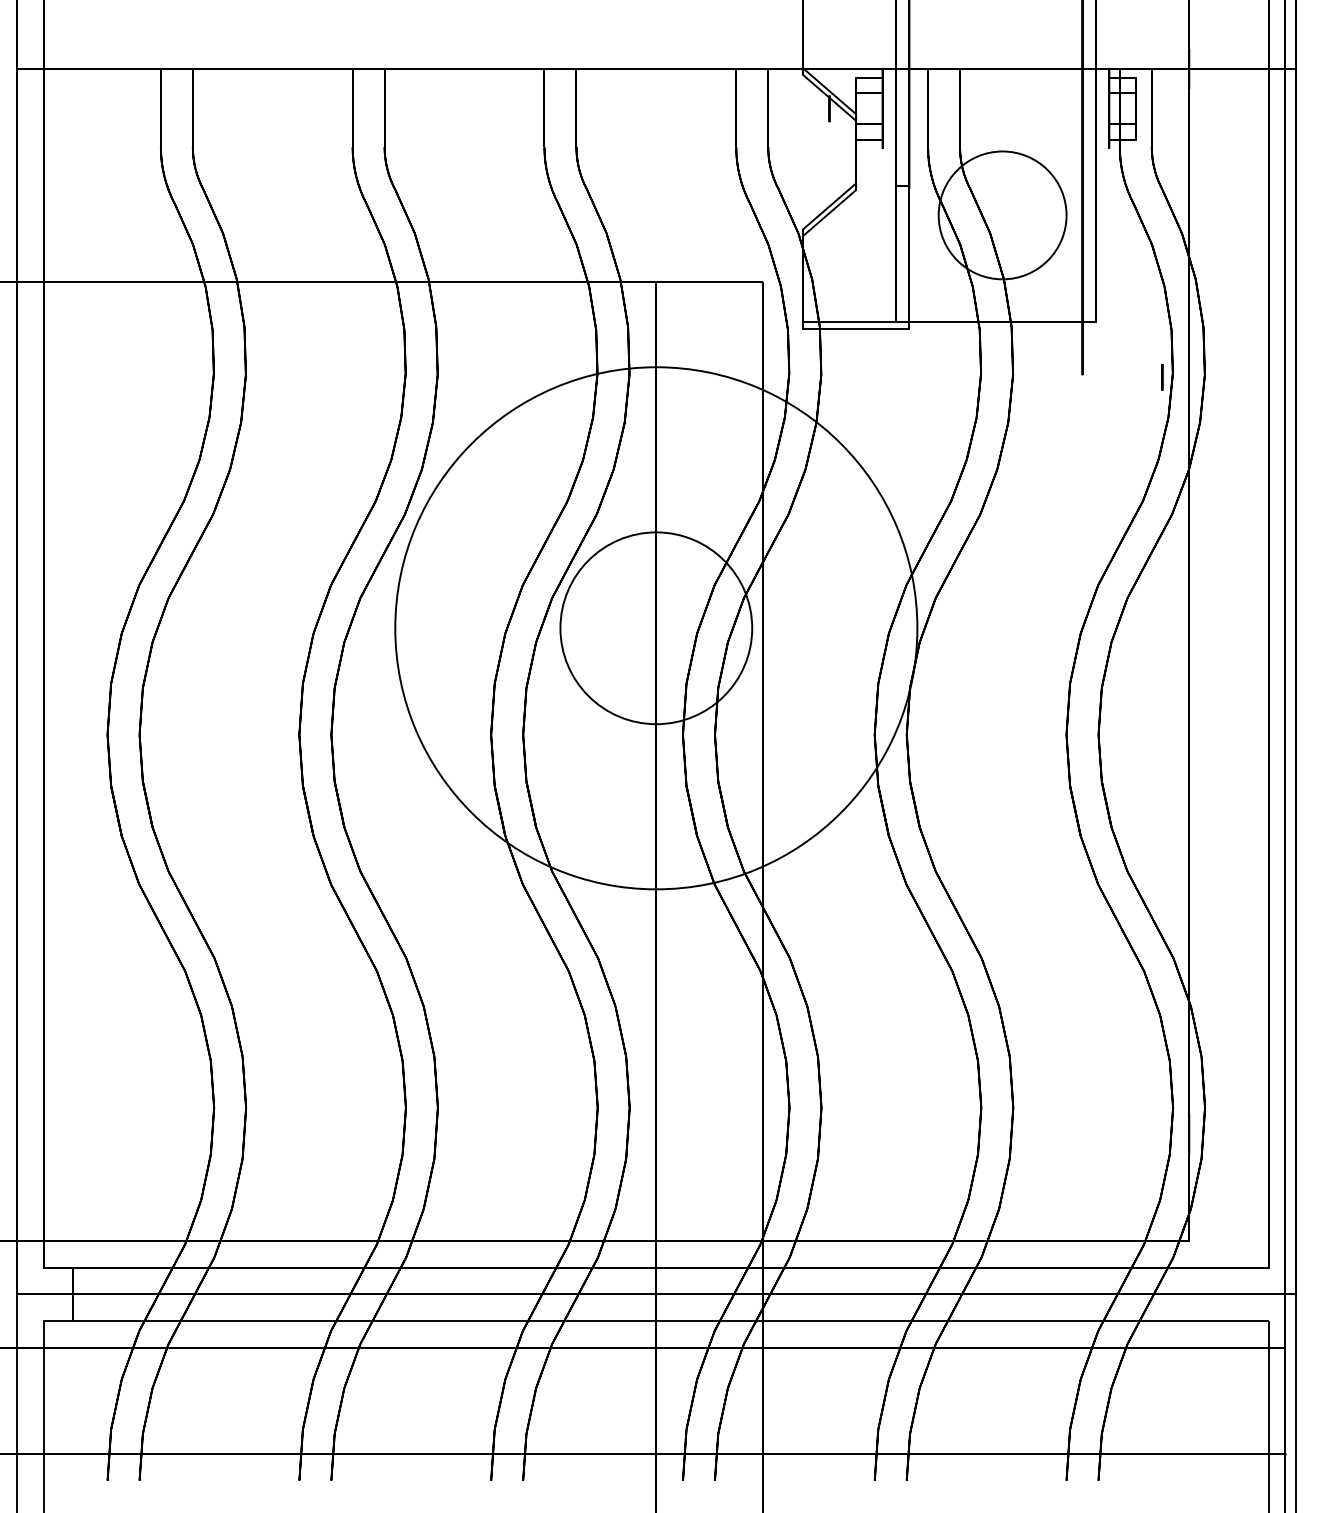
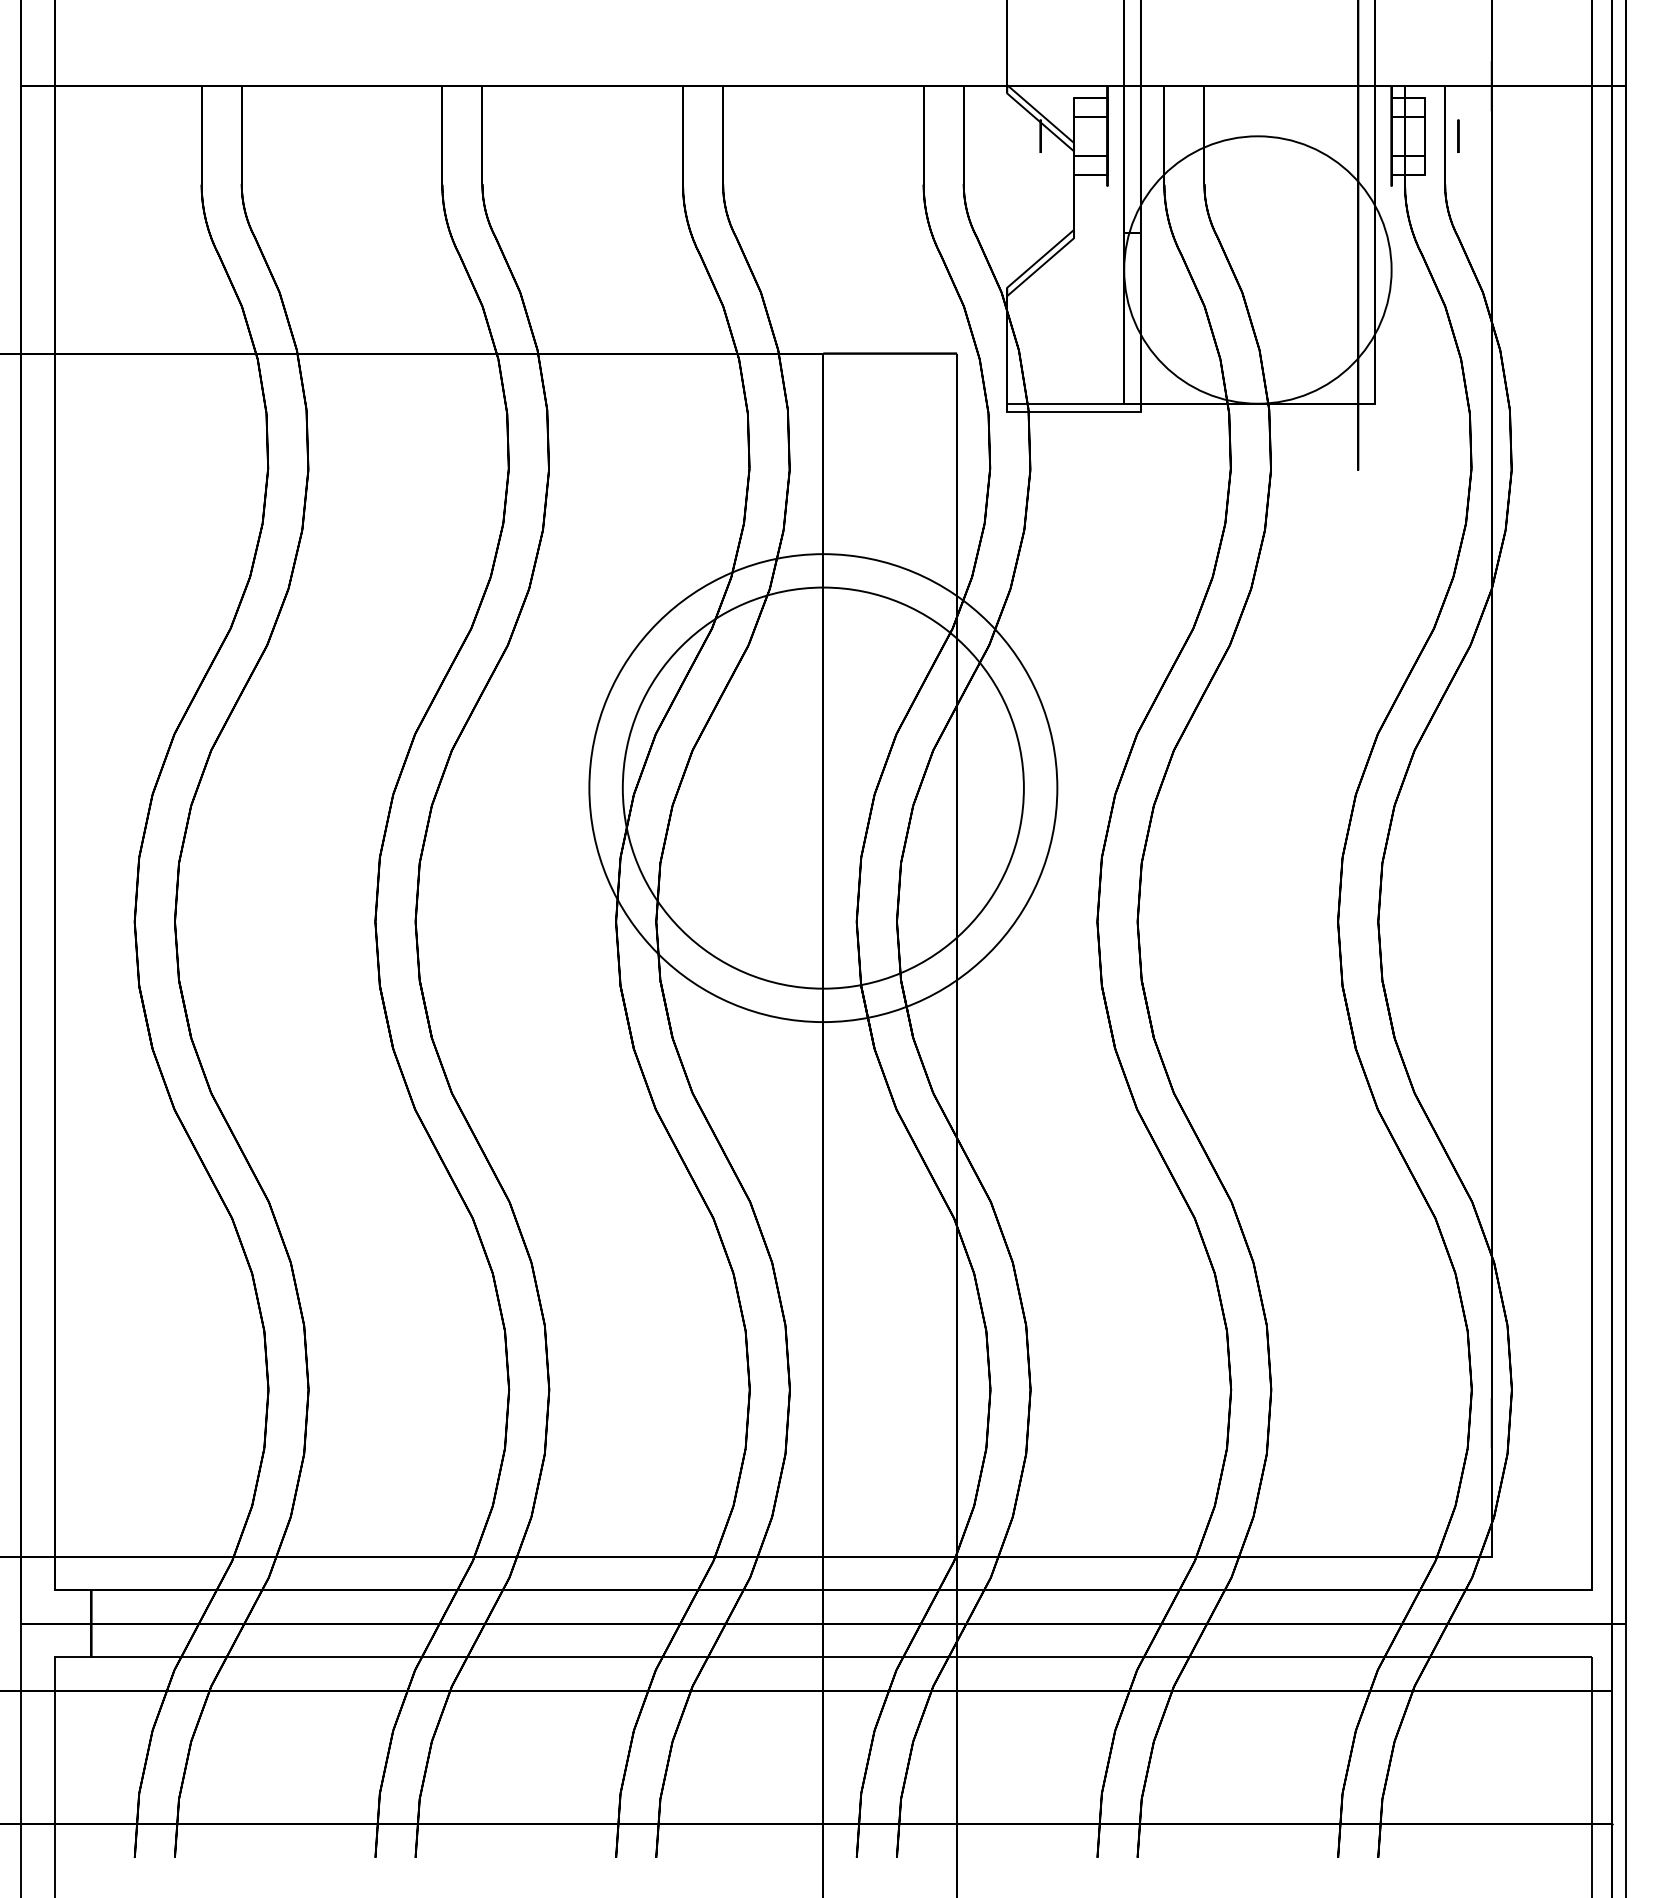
circle: (1002, 215) -> (1257, 269), size x1.67
circle: (1162, 376) -> (1458, 135), moved
circle: (655, 627) -> (822, 787), size x1.67
circle: (656, 628) -> (823, 788), size x0.71

